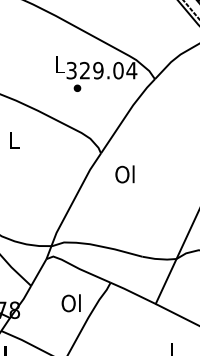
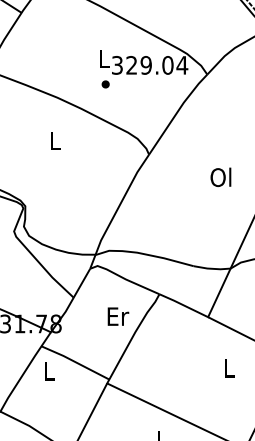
part: (77, 88) -> (105, 84), moved
text: (124, 173) -> (220, 176), moved
text: (71, 303) -> (117, 316), Ol -> Er

